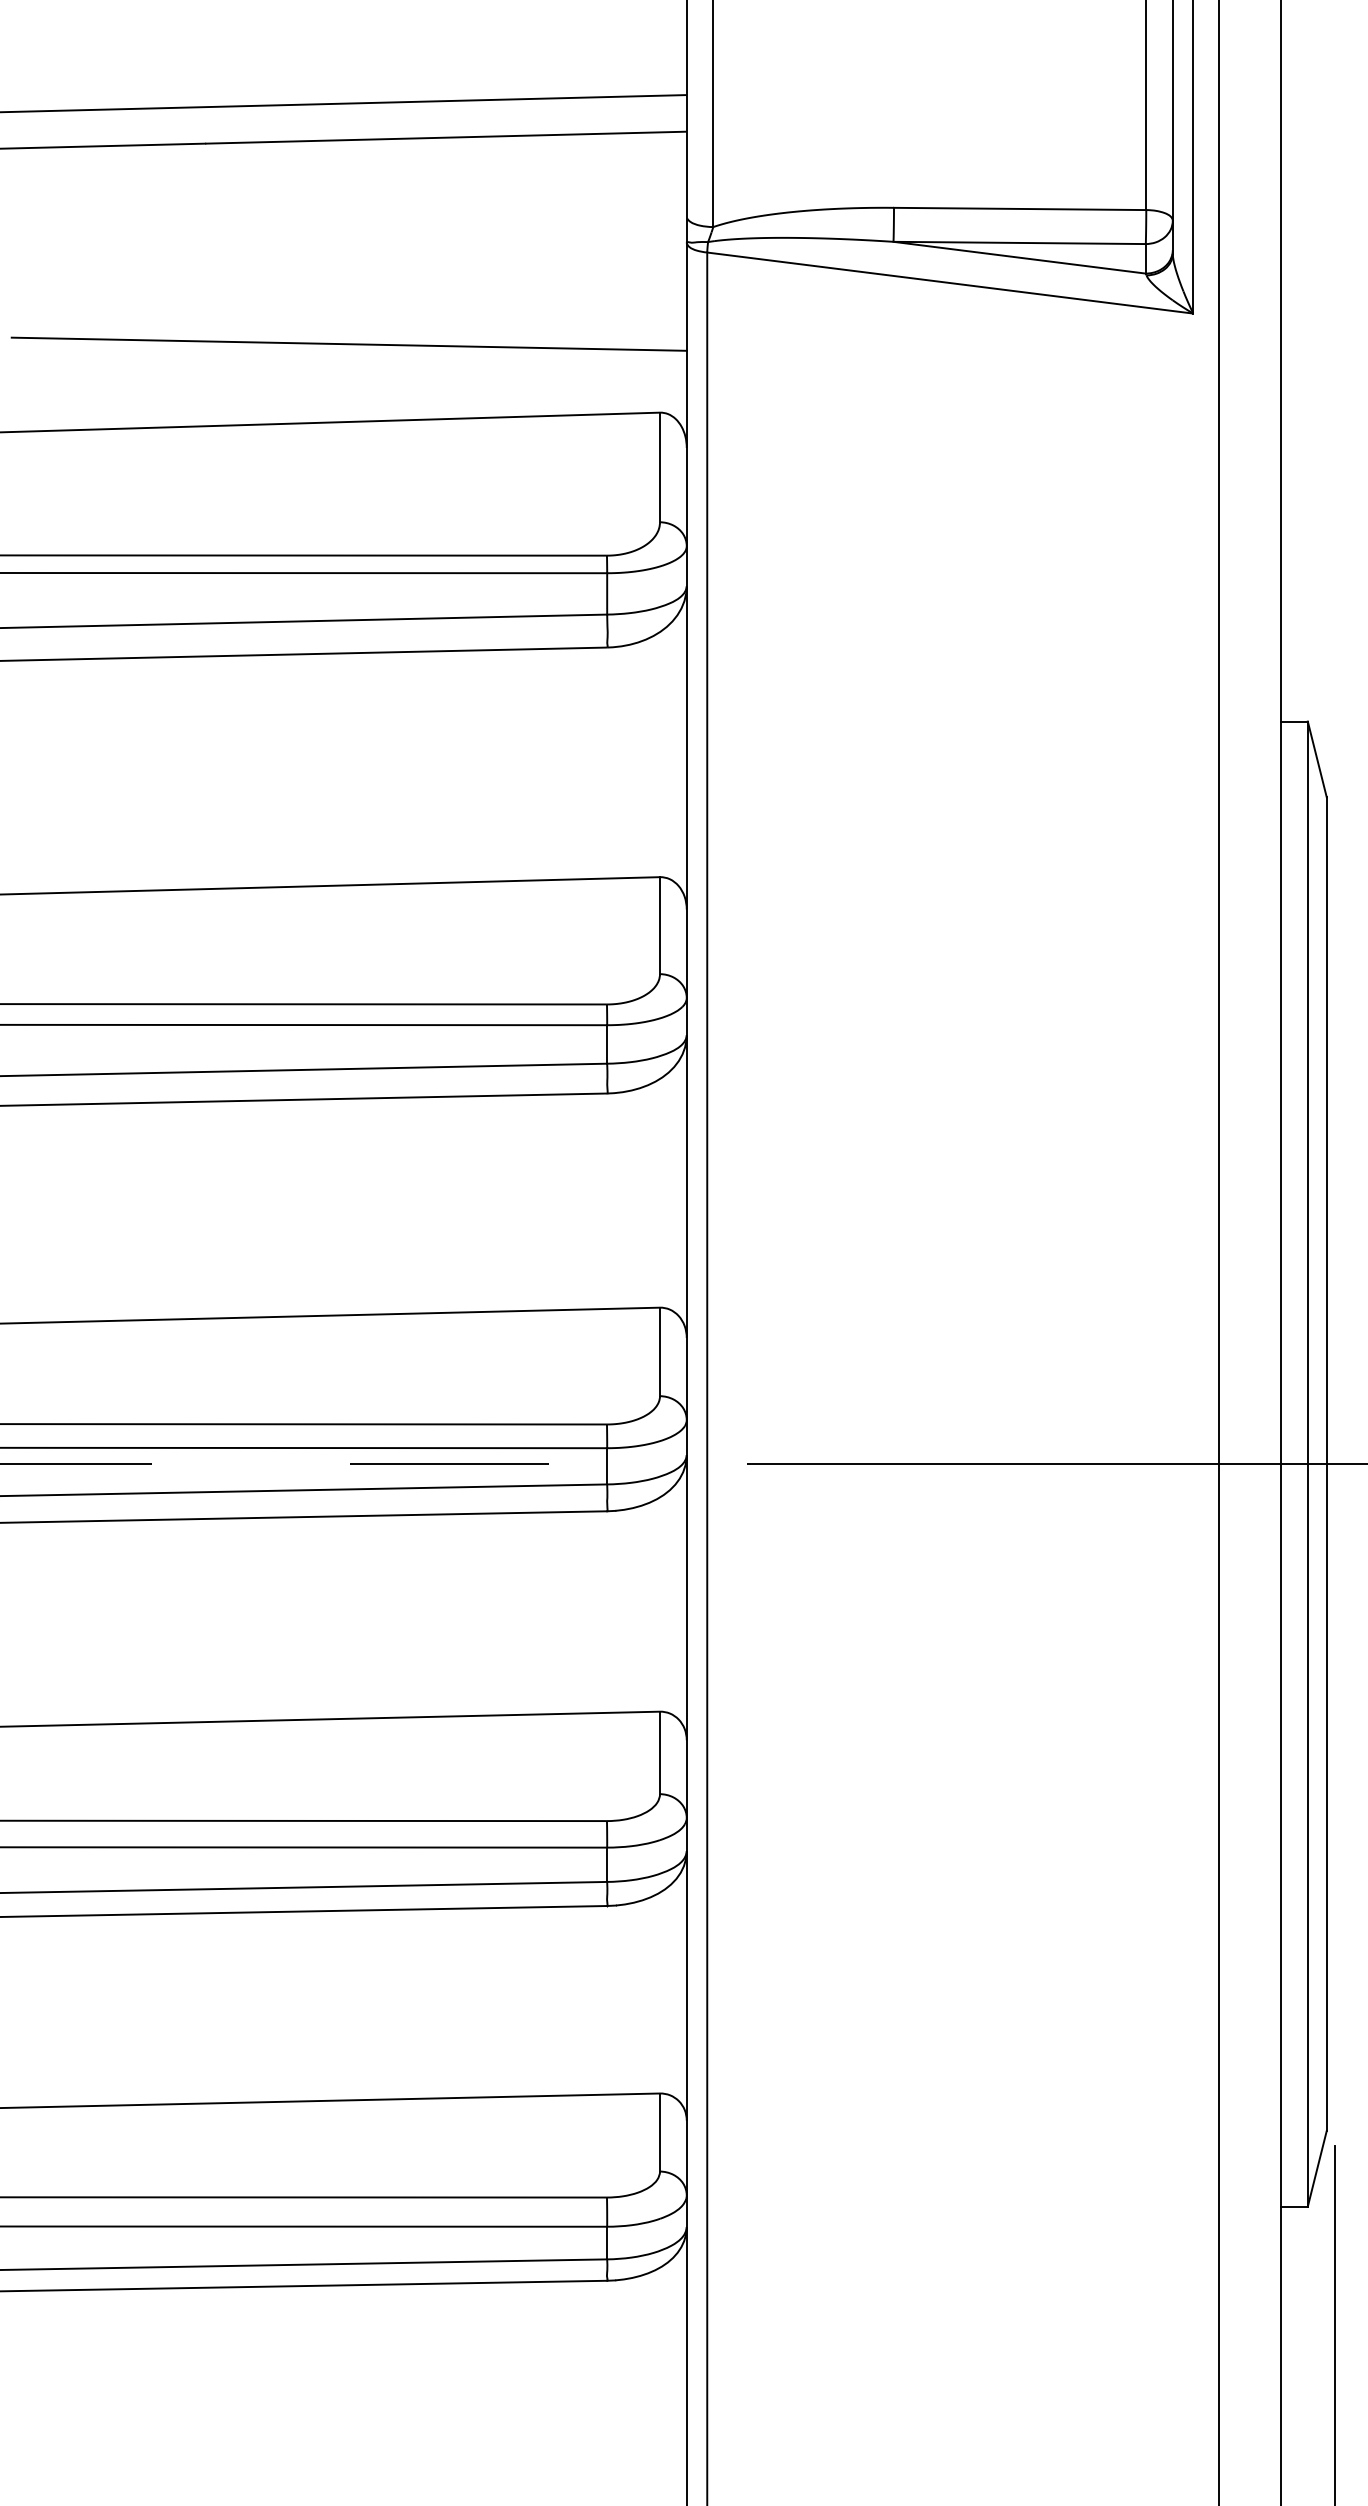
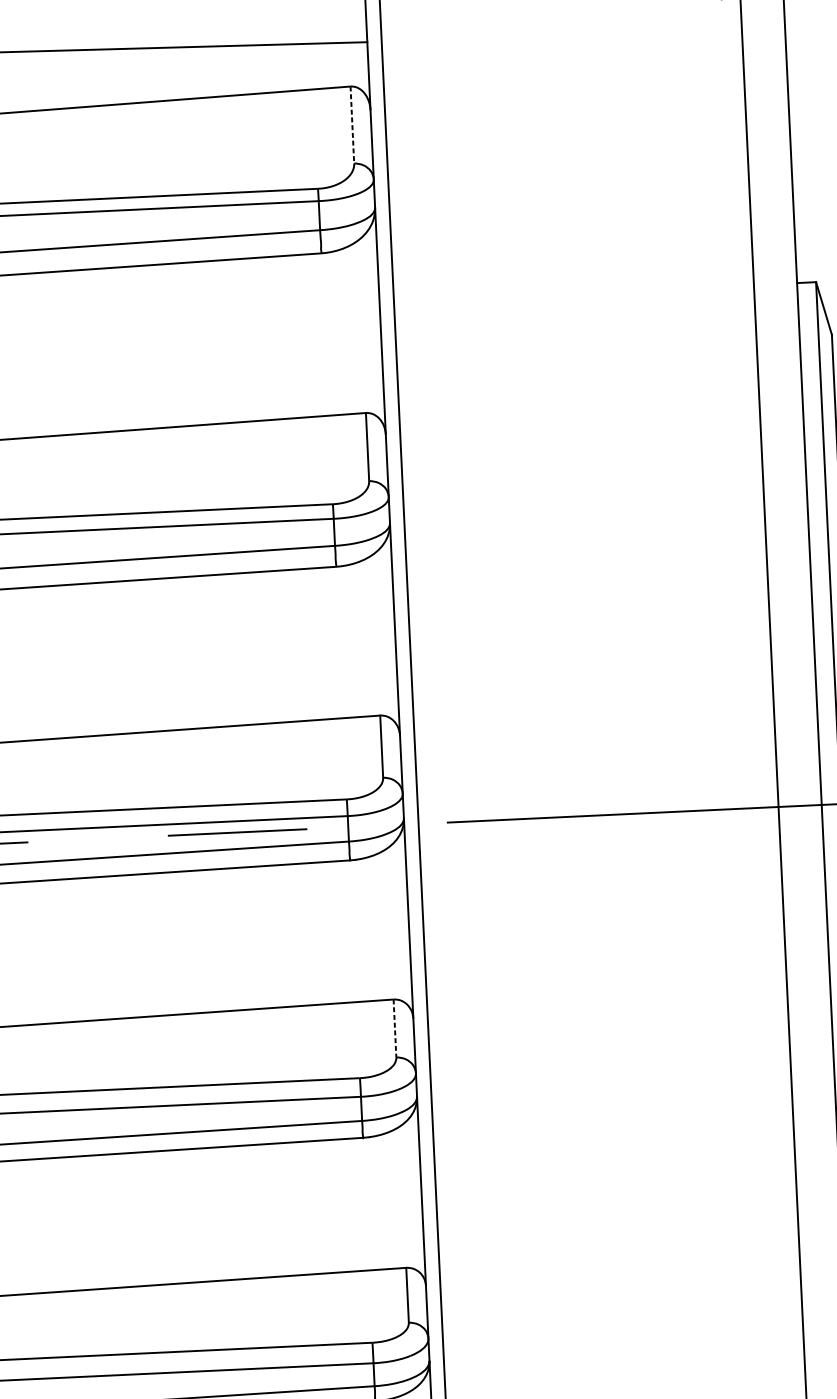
line: (660, 467) -> (352, 125), solid -> dashed
line: (660, 1753) -> (395, 1028), solid -> dashed

